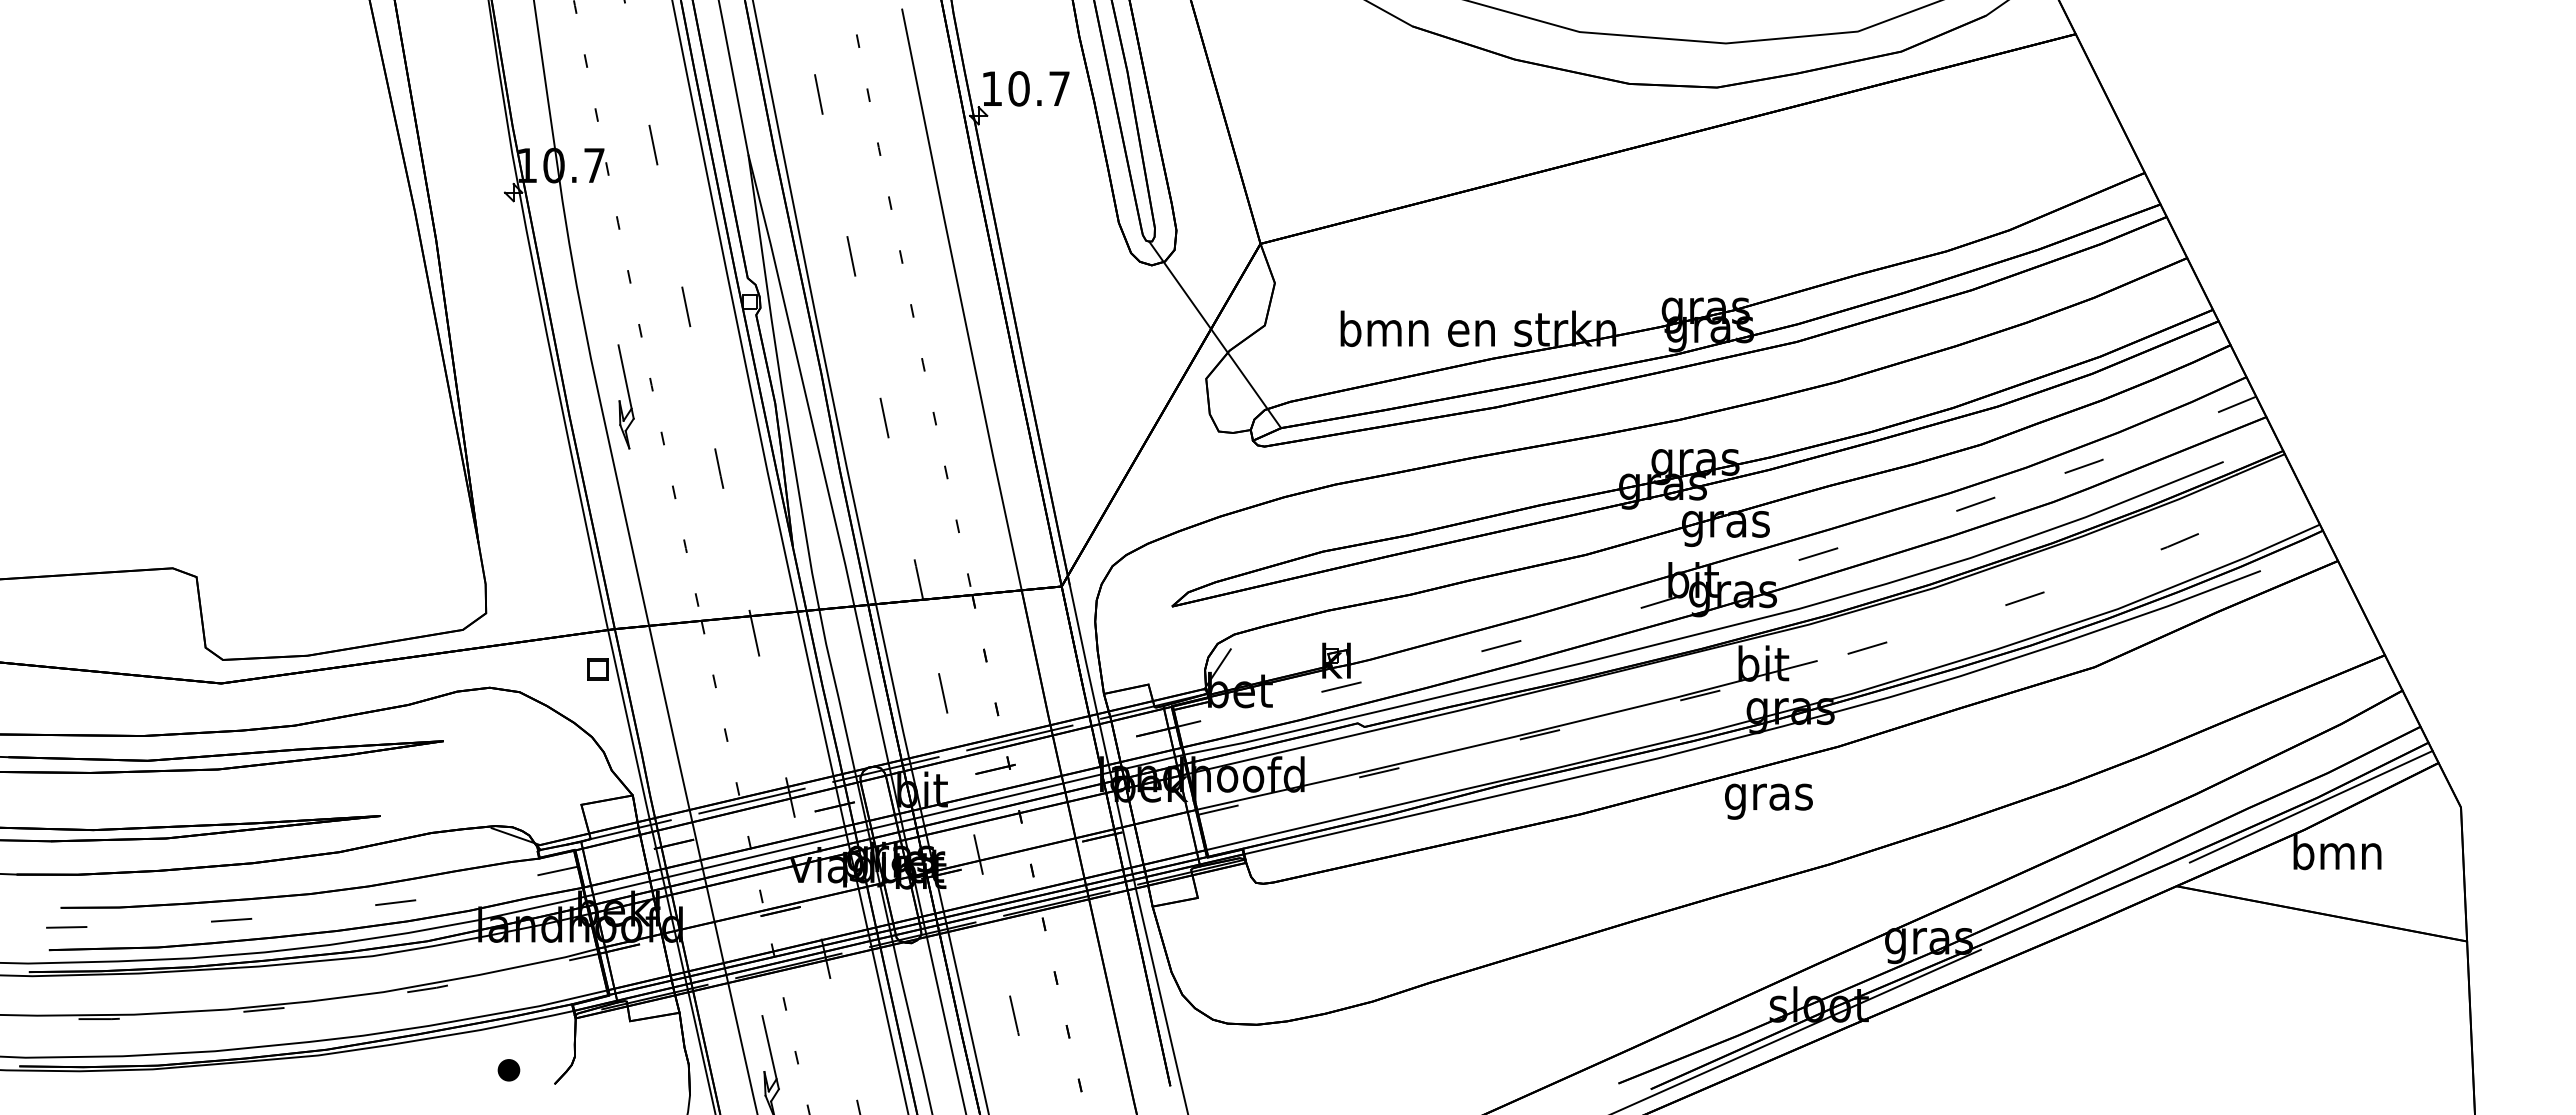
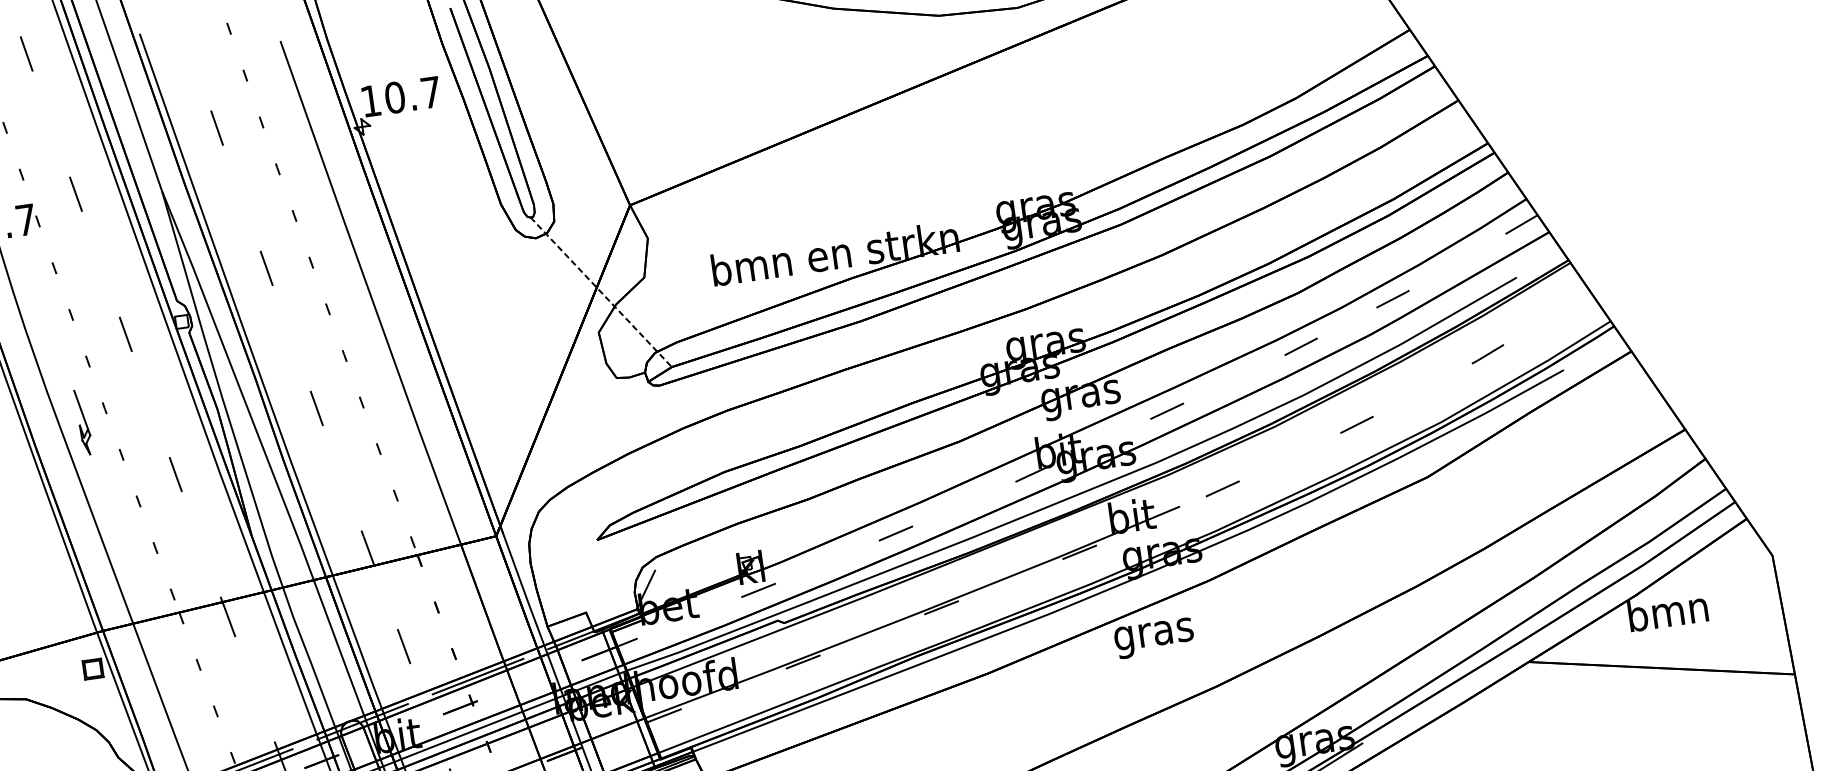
line: (1215, 335) -> (601, 292), solid -> dashed
part: (625, 396) -> (83, 422), size x0.7
line: (2310, 806) -> (1638, 573), removed

